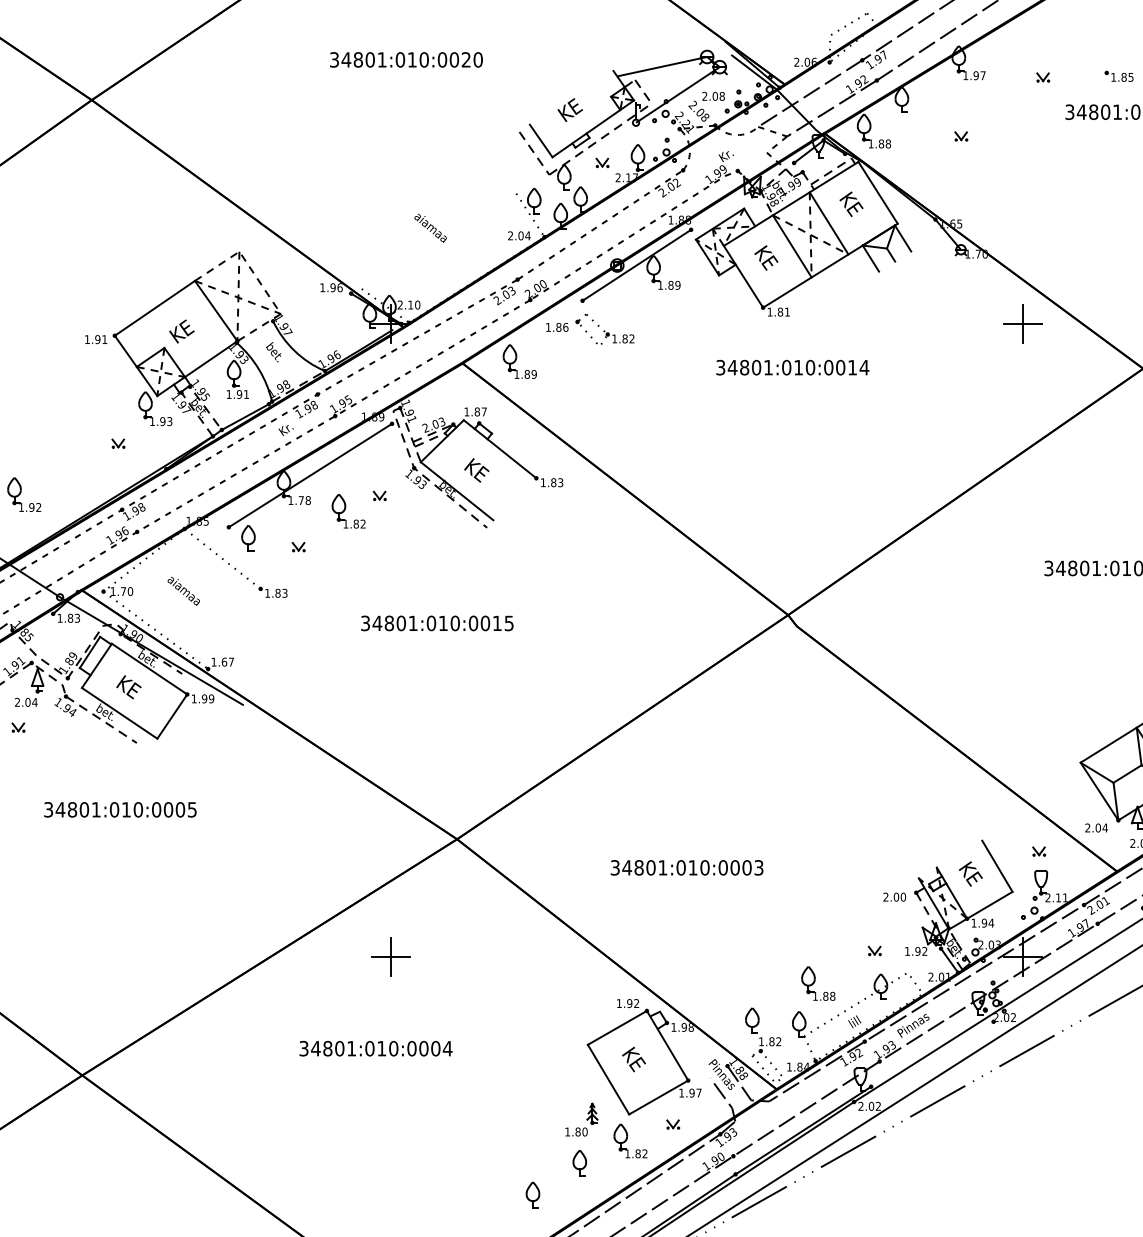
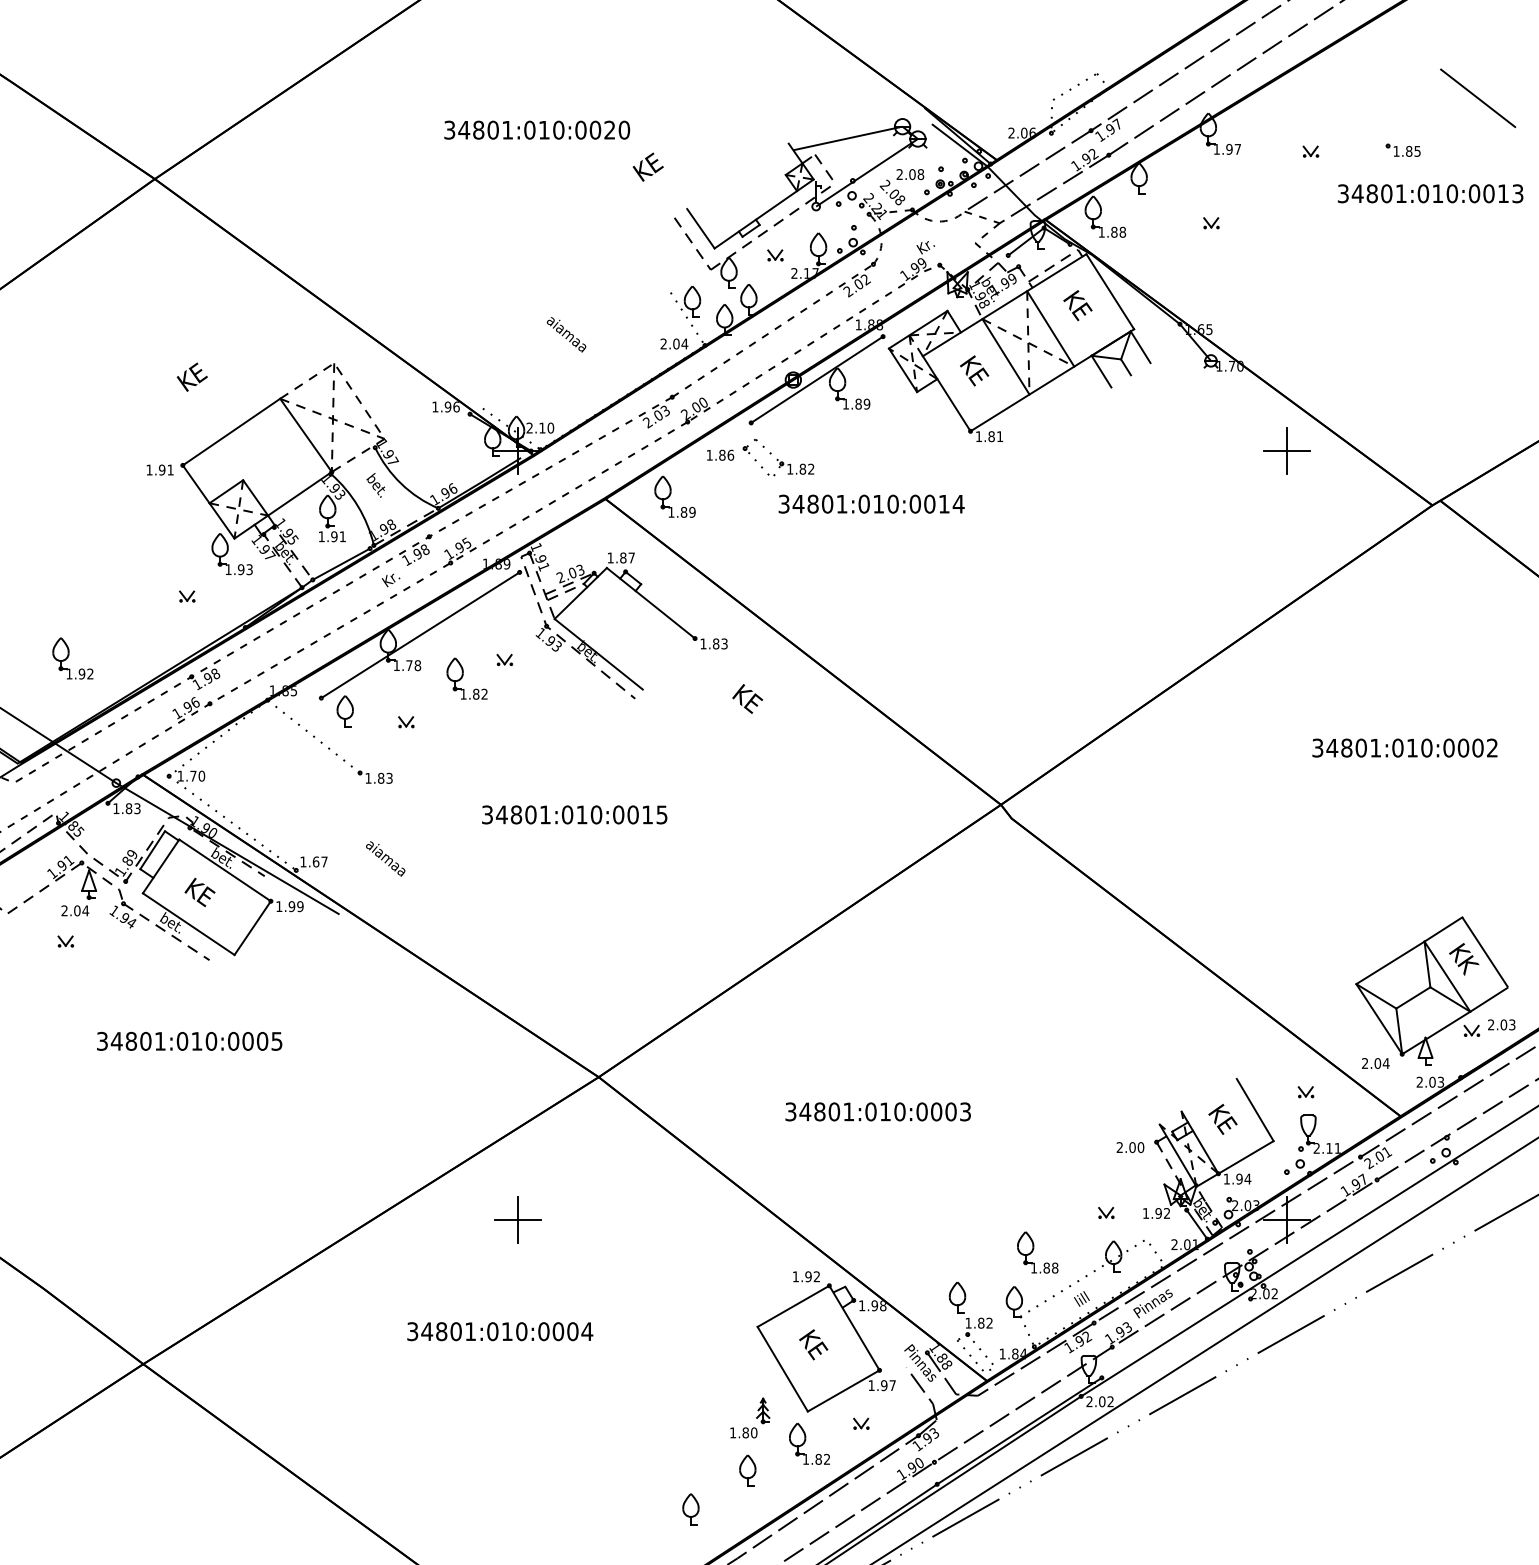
text: (569, 109) -> (647, 166), moved
text: (181, 330) -> (191, 376), moved
text: (792, 367) -> (871, 503), moved
text: (476, 470) -> (747, 698), moved
text: (183, 590) -> (385, 858), moved

